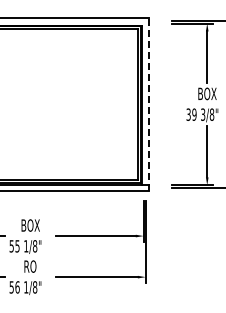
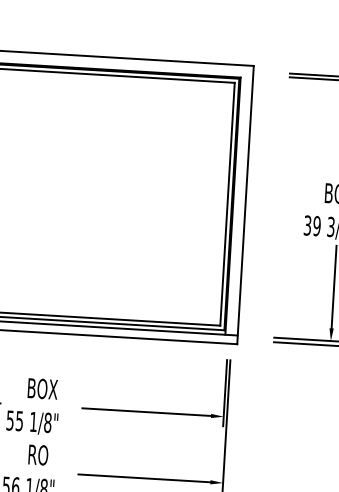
line: (149, 103) -> (245, 203), dashed -> solid

